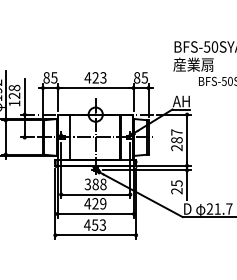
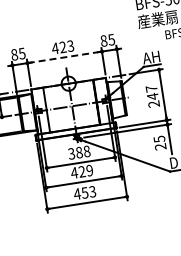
line: (95, 88) -> (64, 57), solid -> dashed
text: (176, 139) -> (152, 95), 287 -> 247

